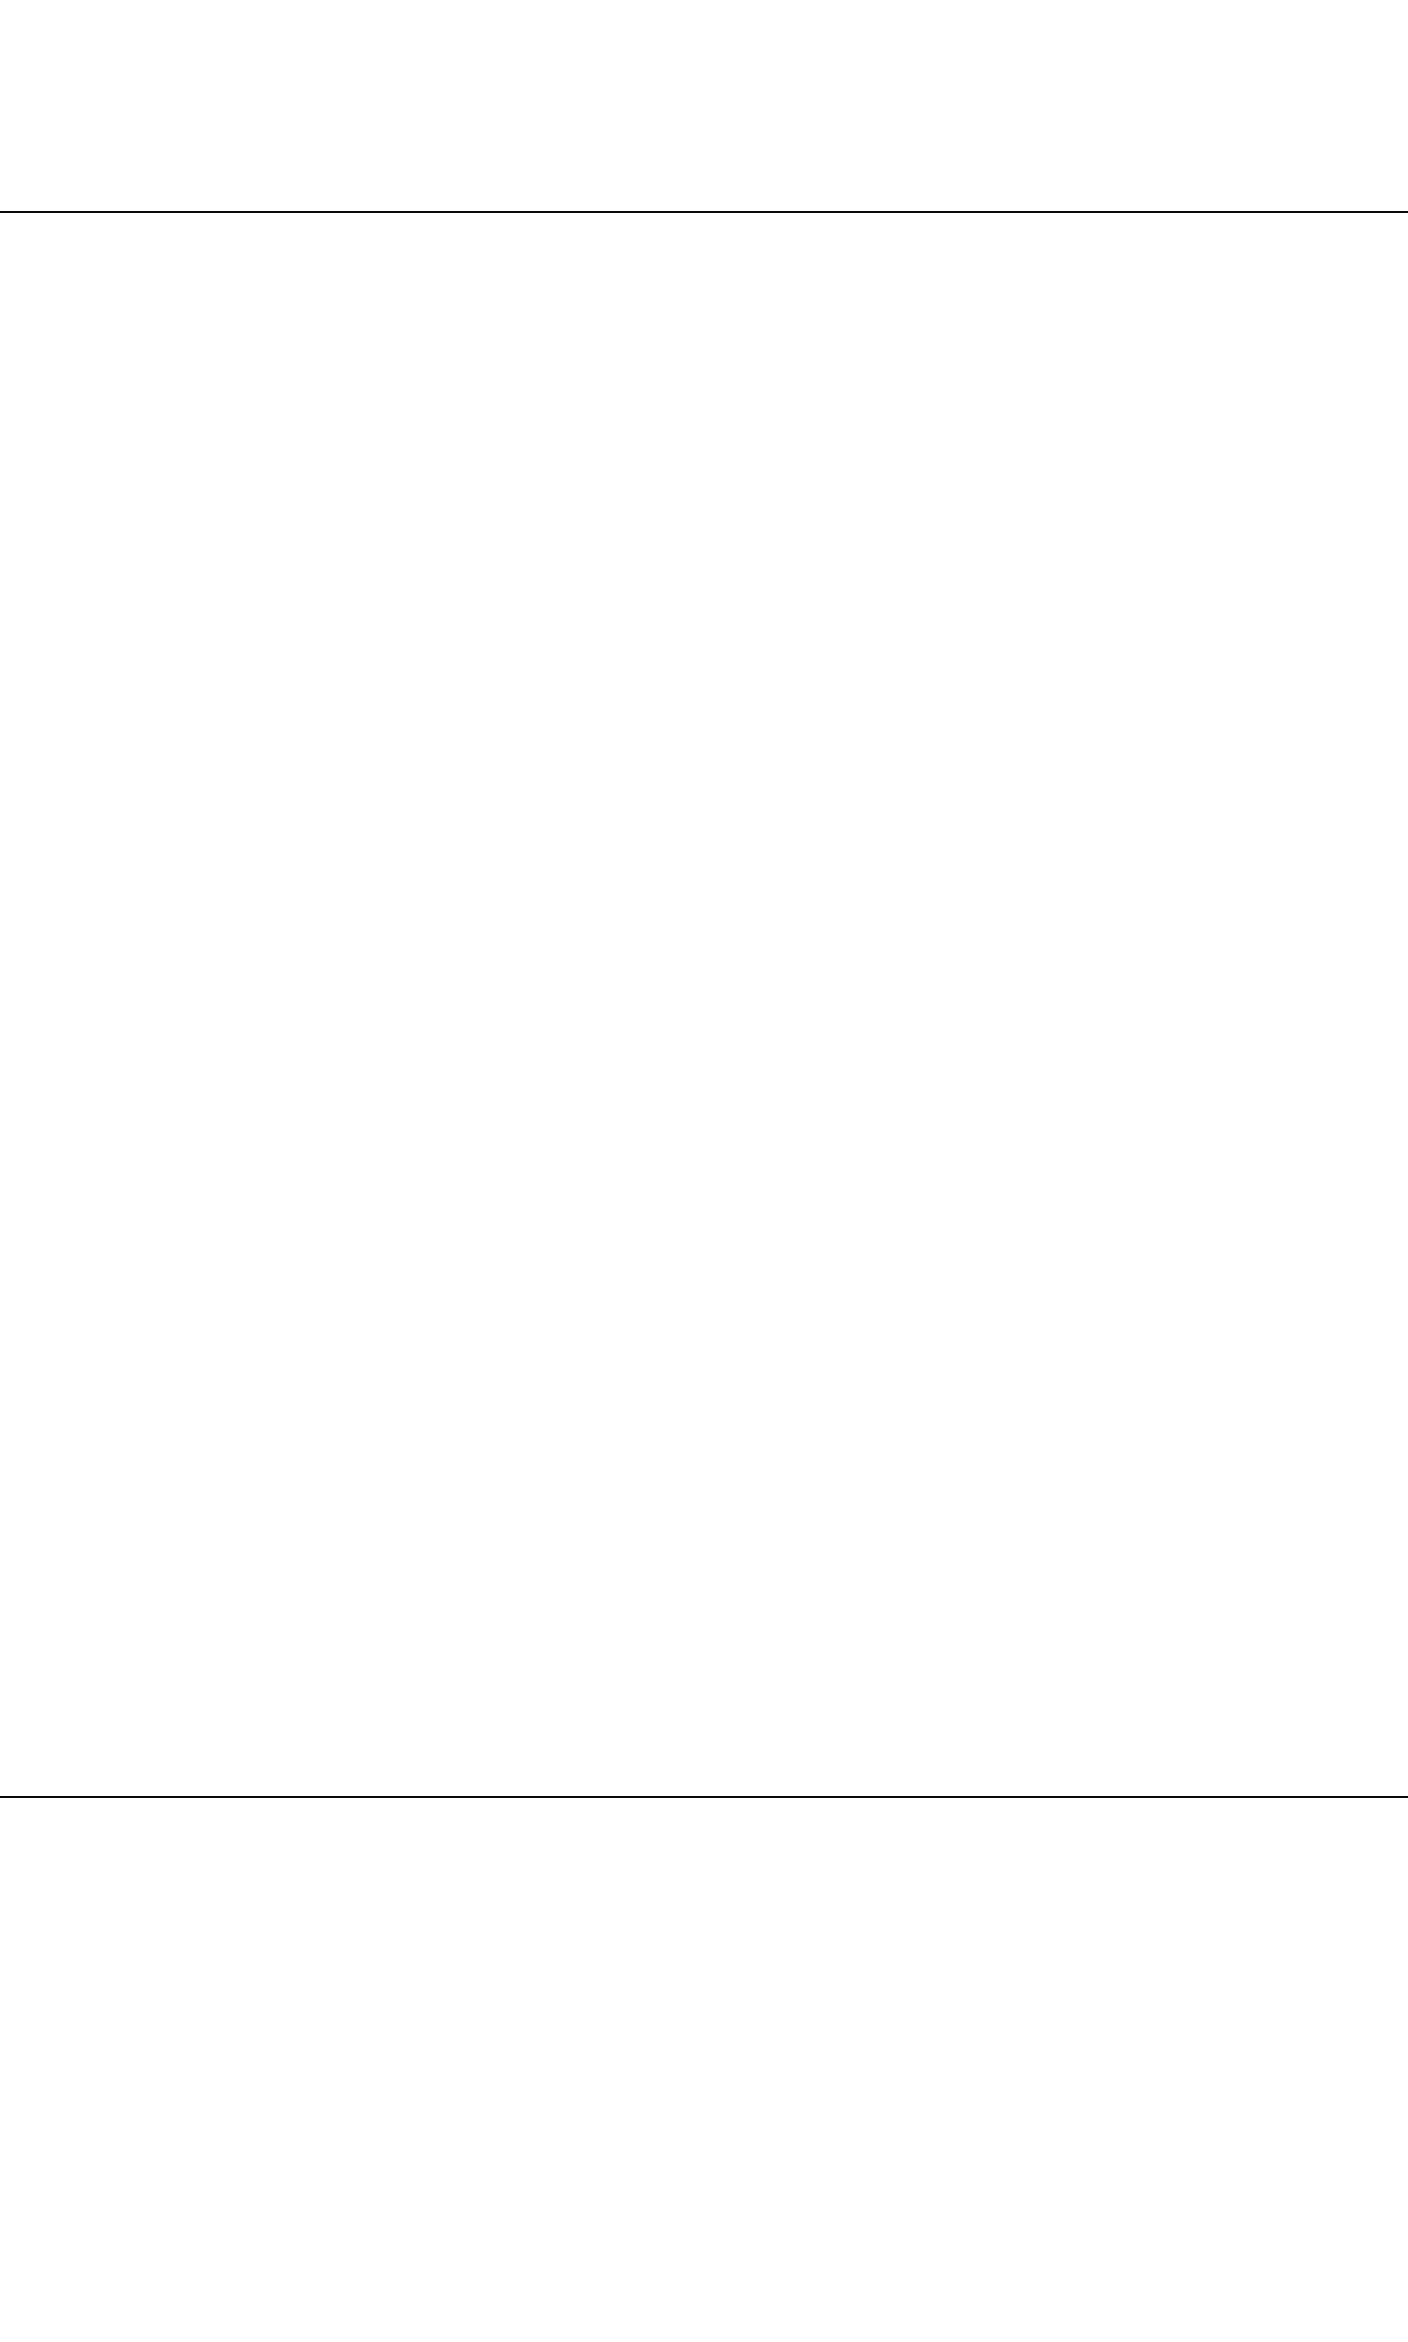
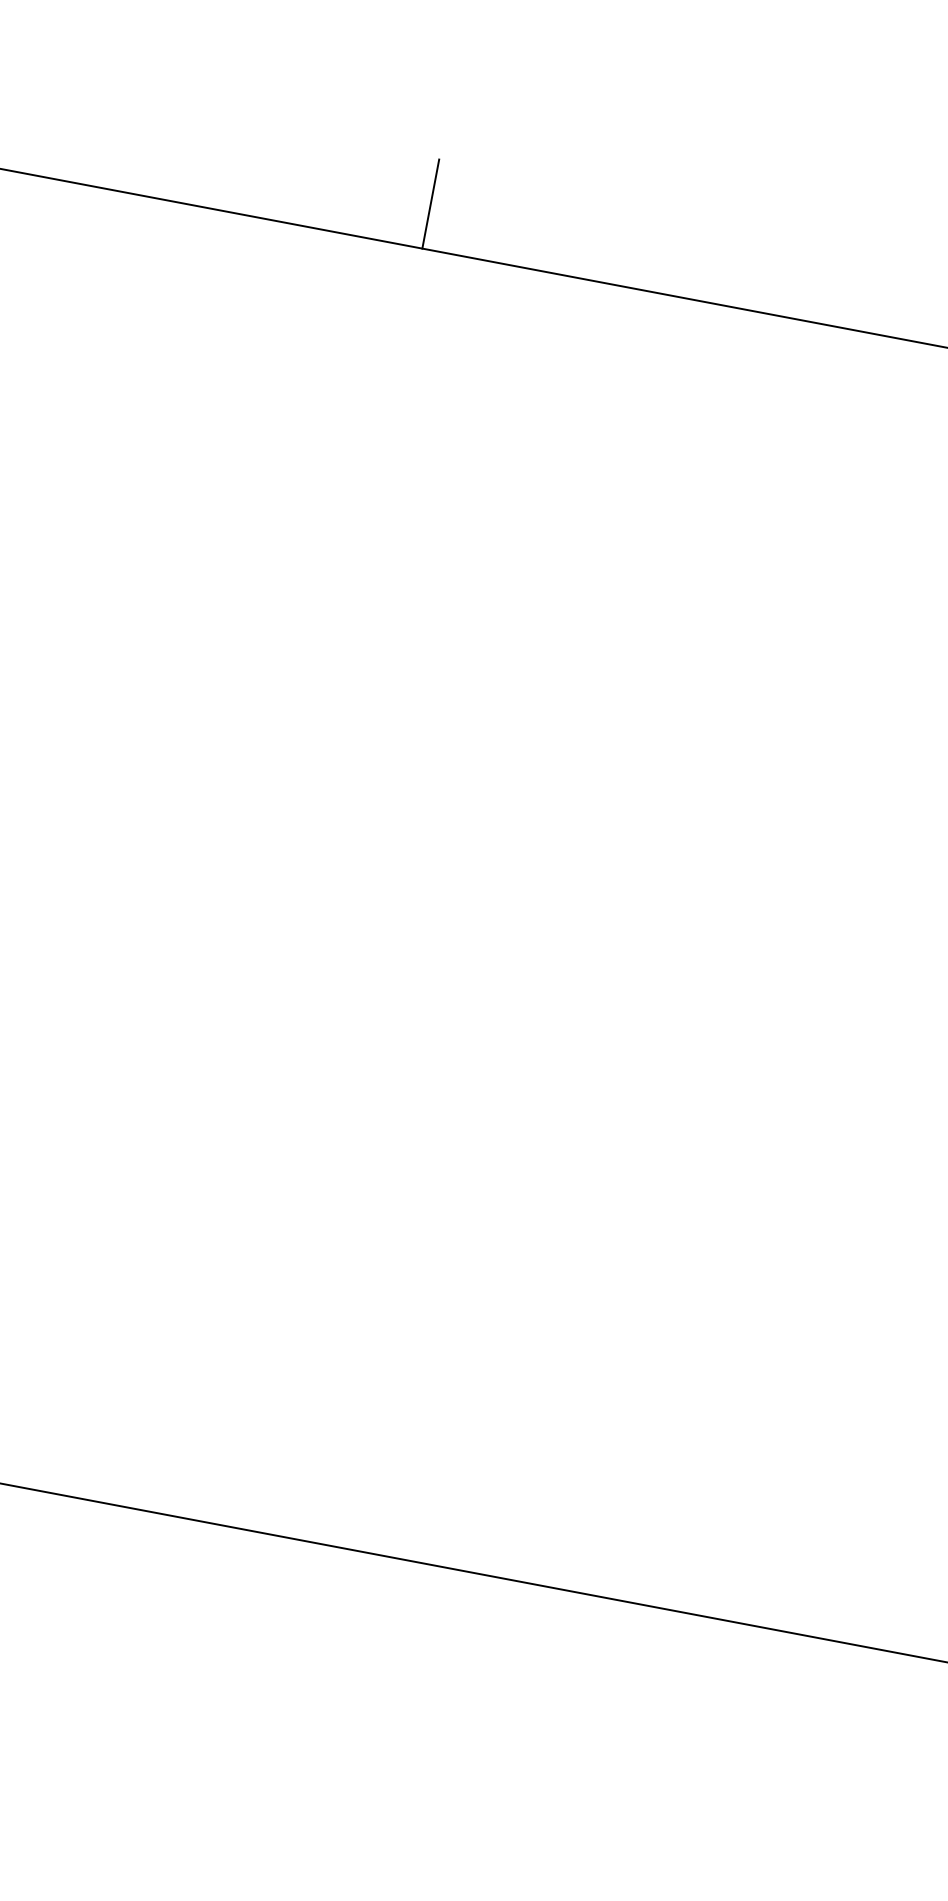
line: (519, 155) -> (431, 203), added

